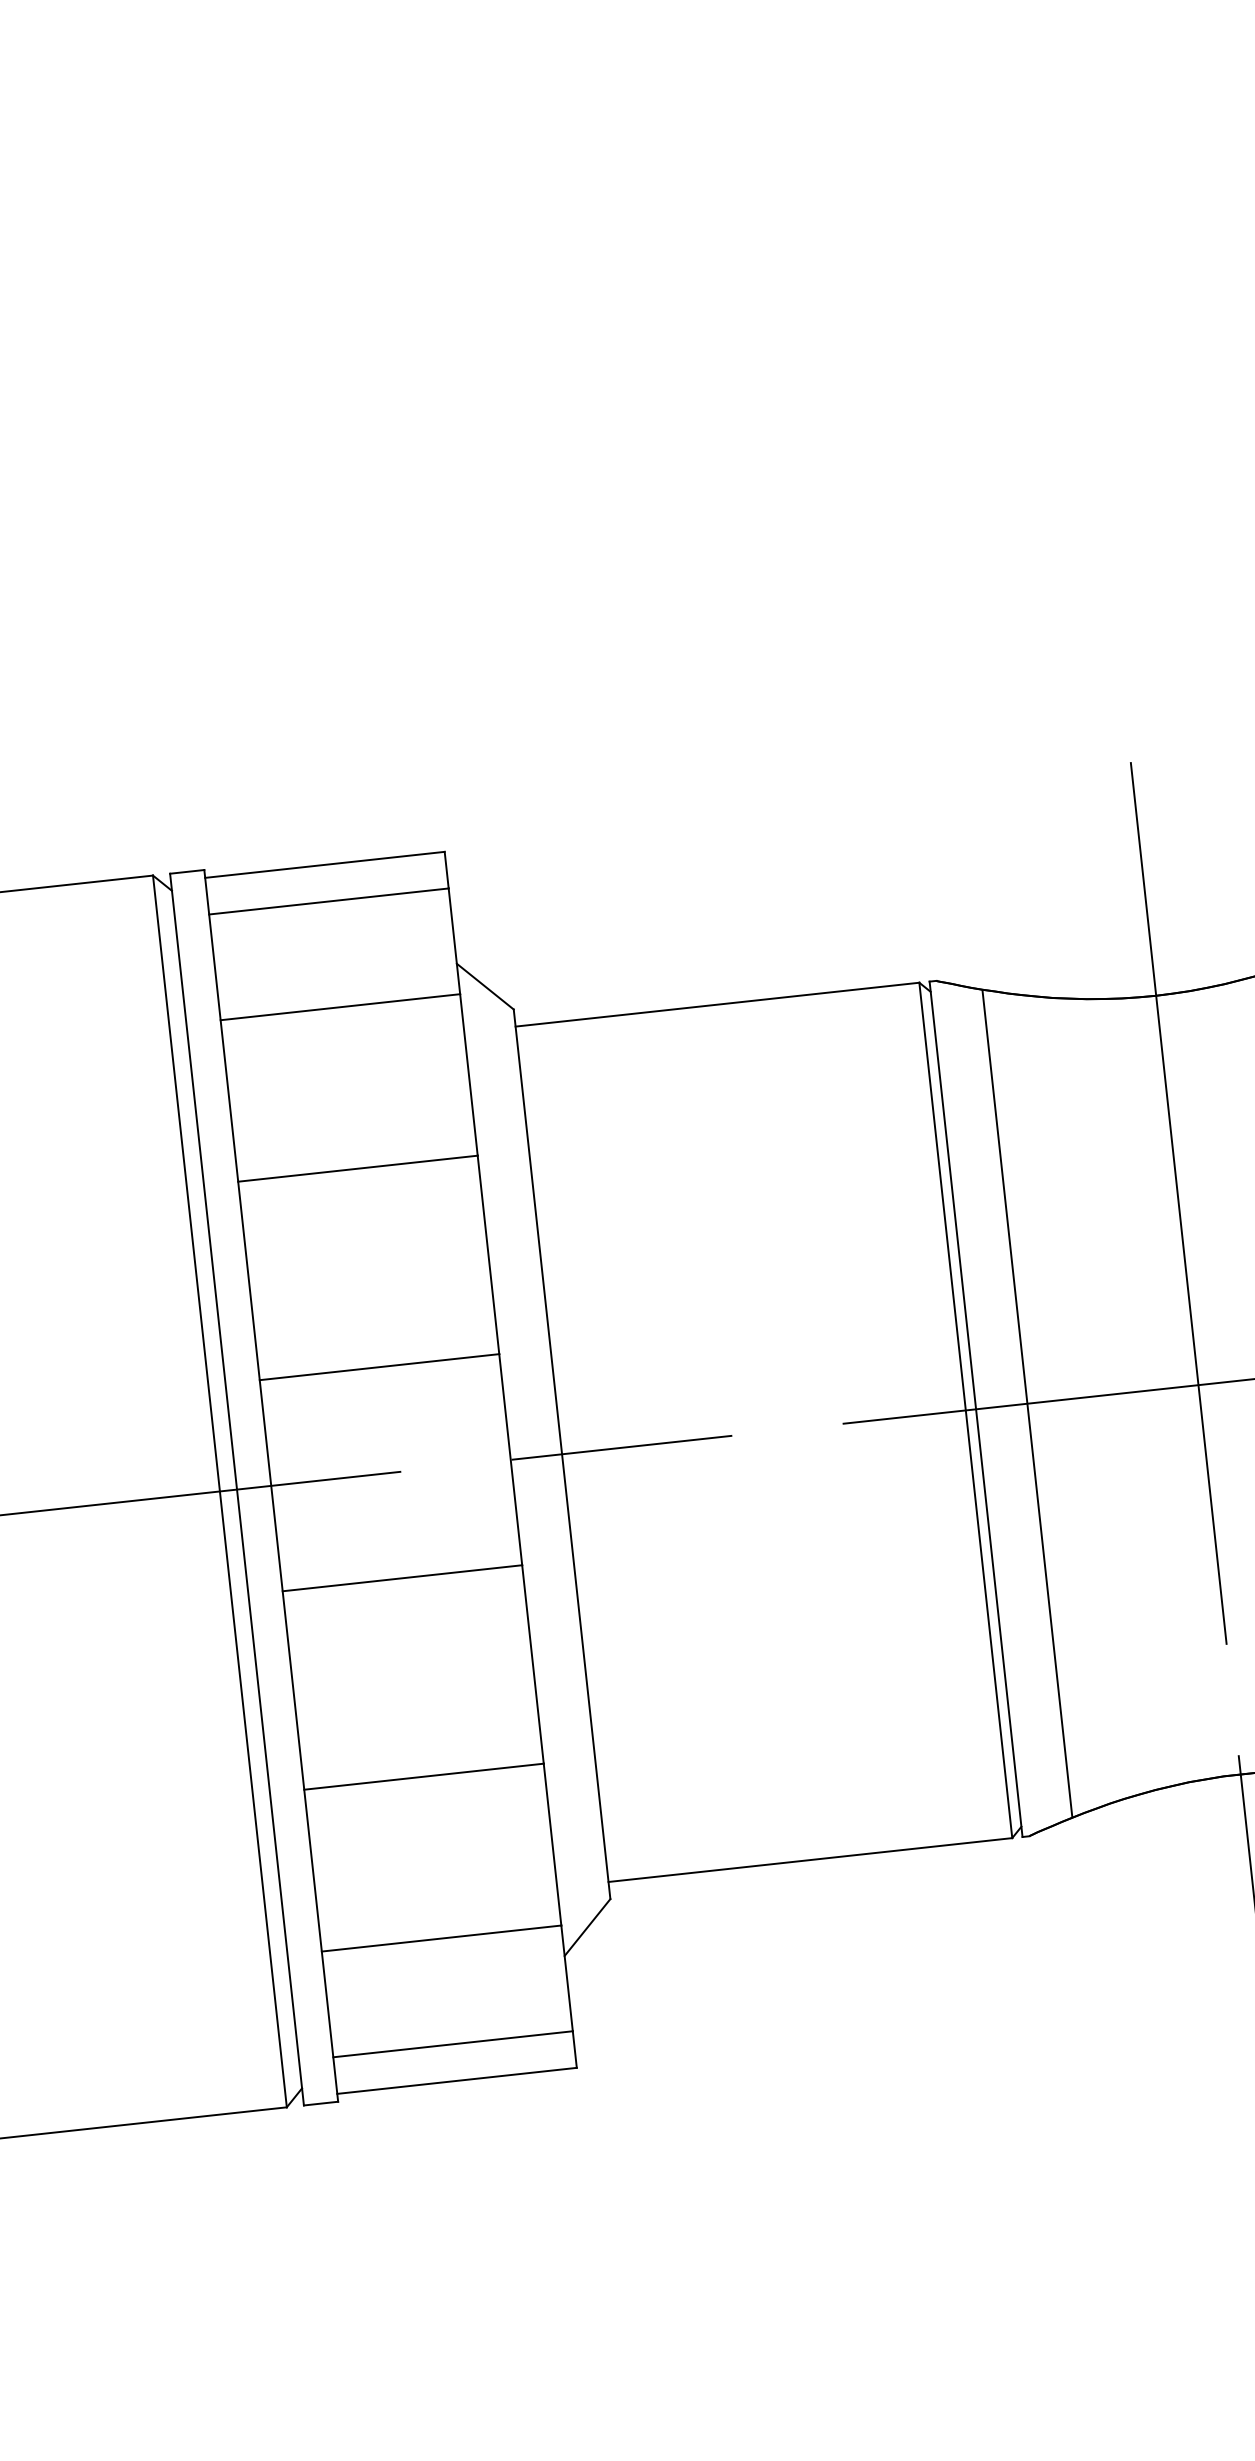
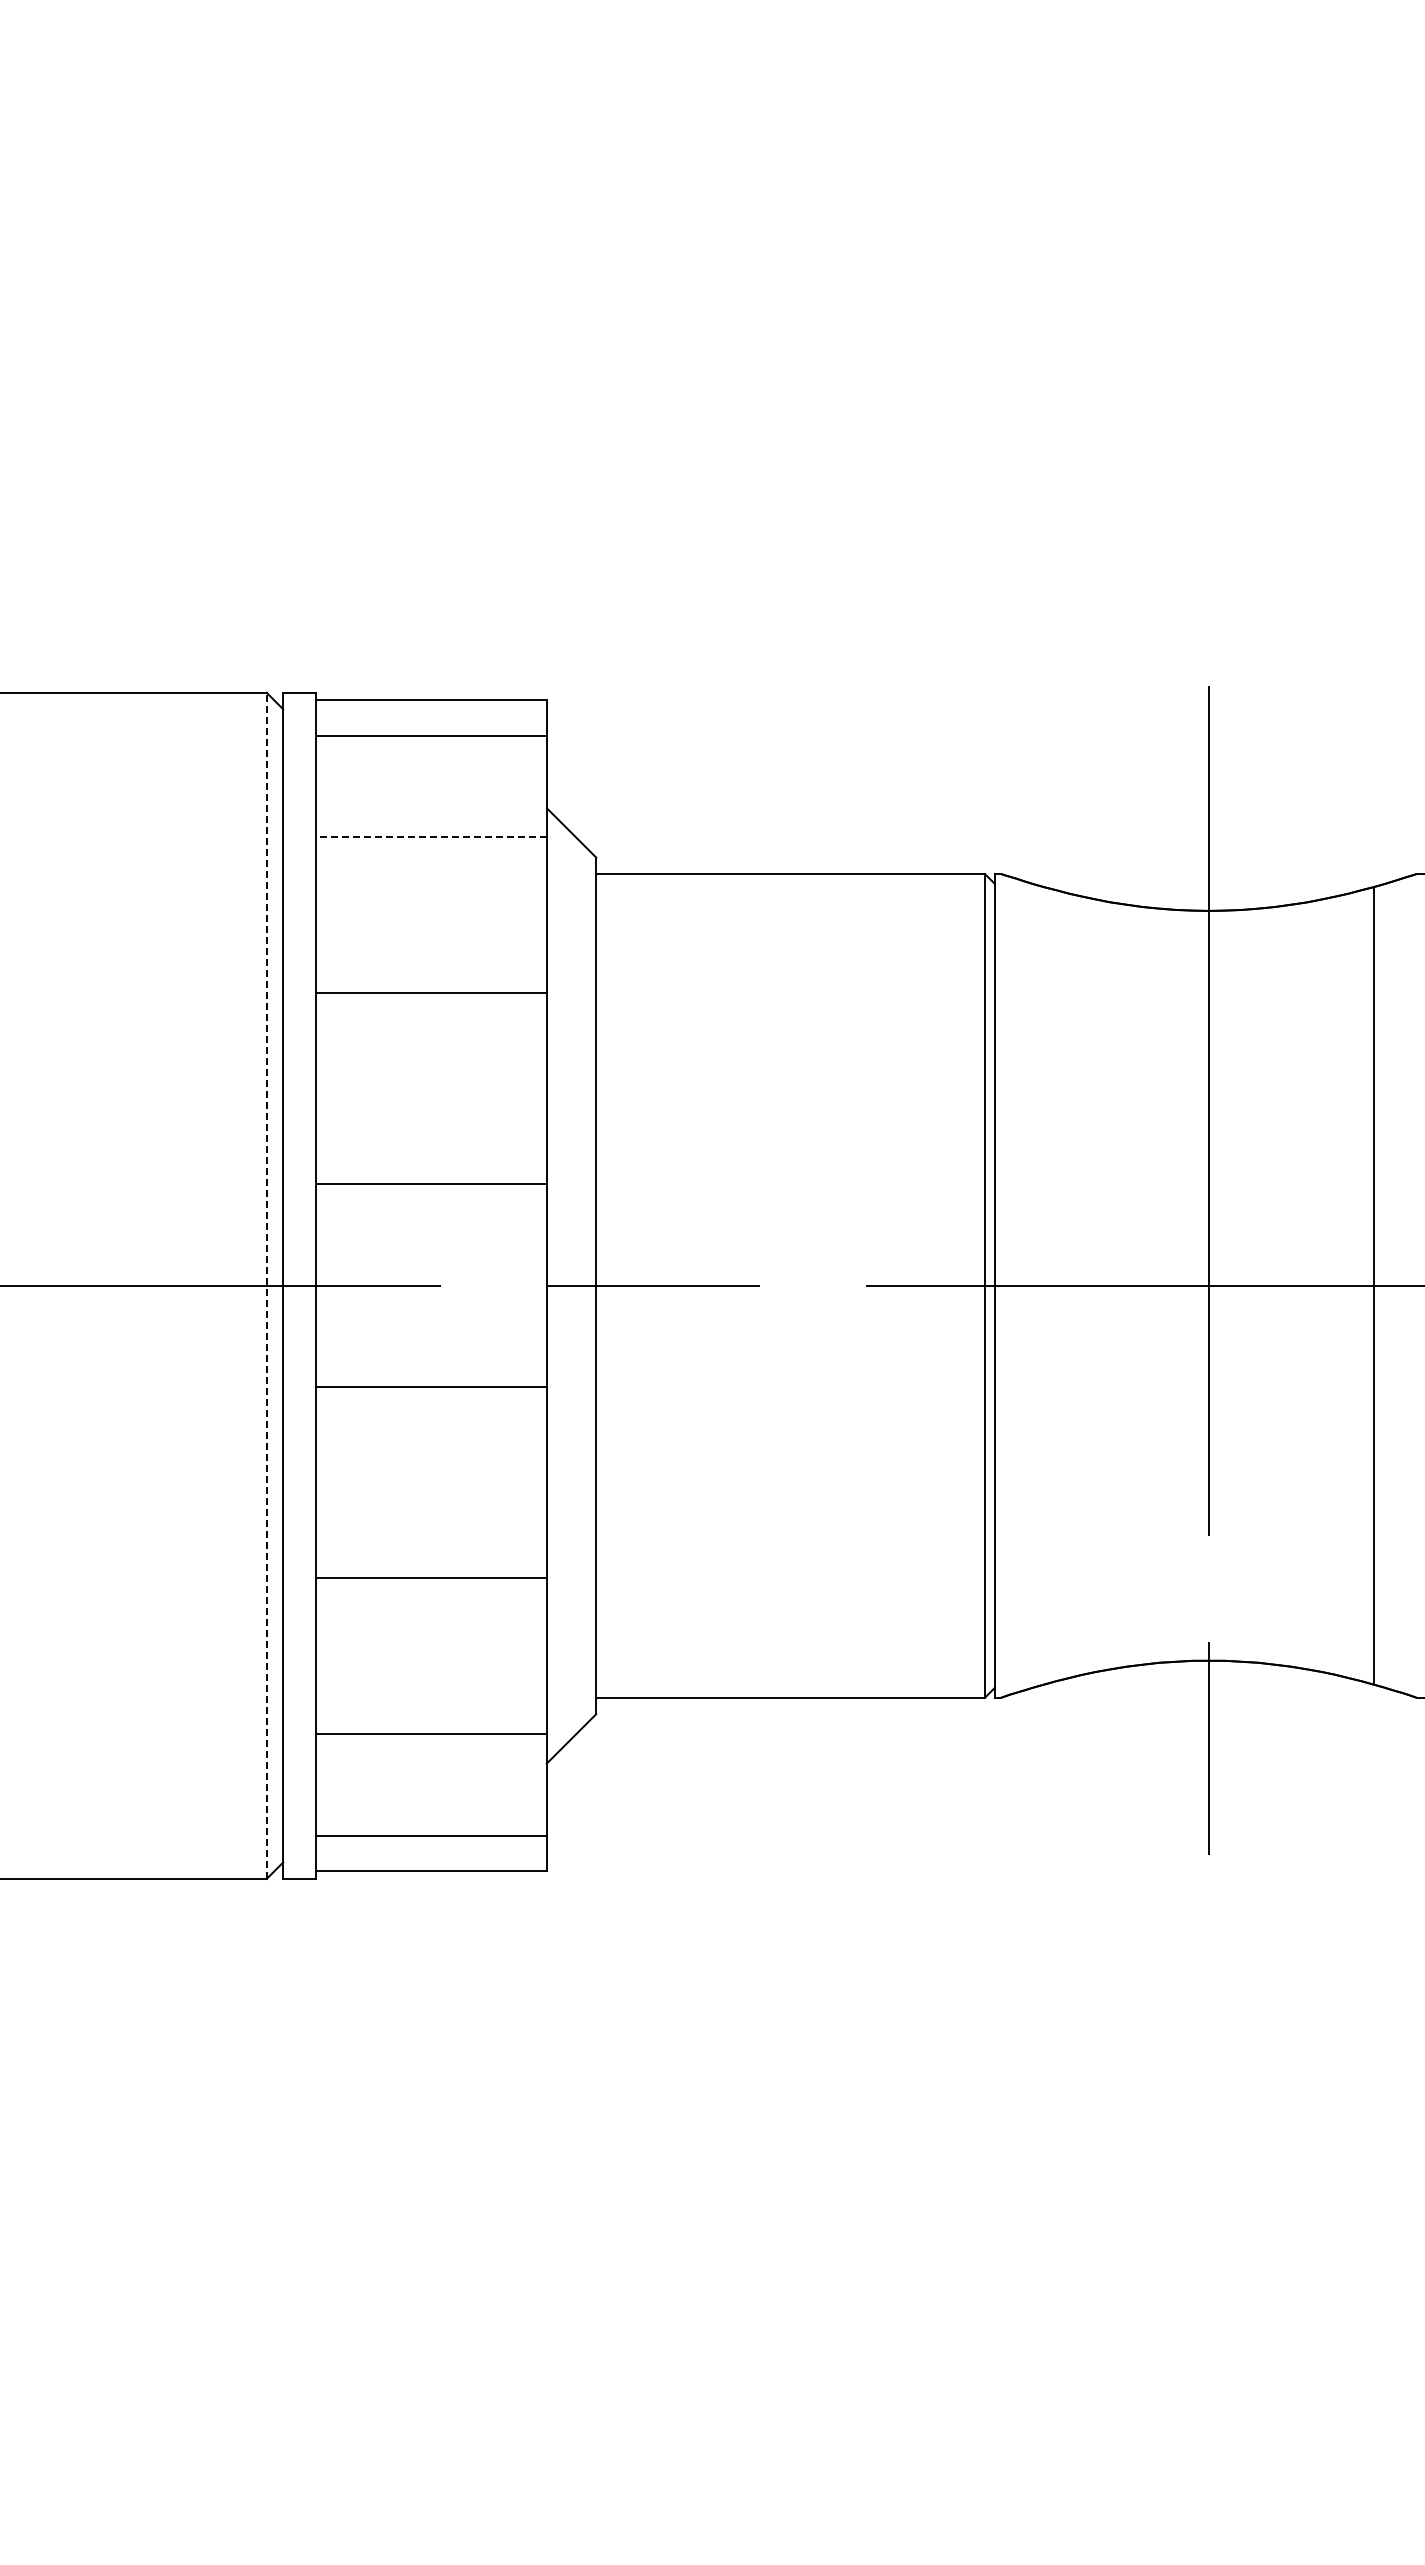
line: (339, 1007) -> (430, 837), solid -> dashed
line: (1027, 1403) -> (1044, 1285), removed
line: (219, 1491) -> (266, 1285), solid -> dashed

